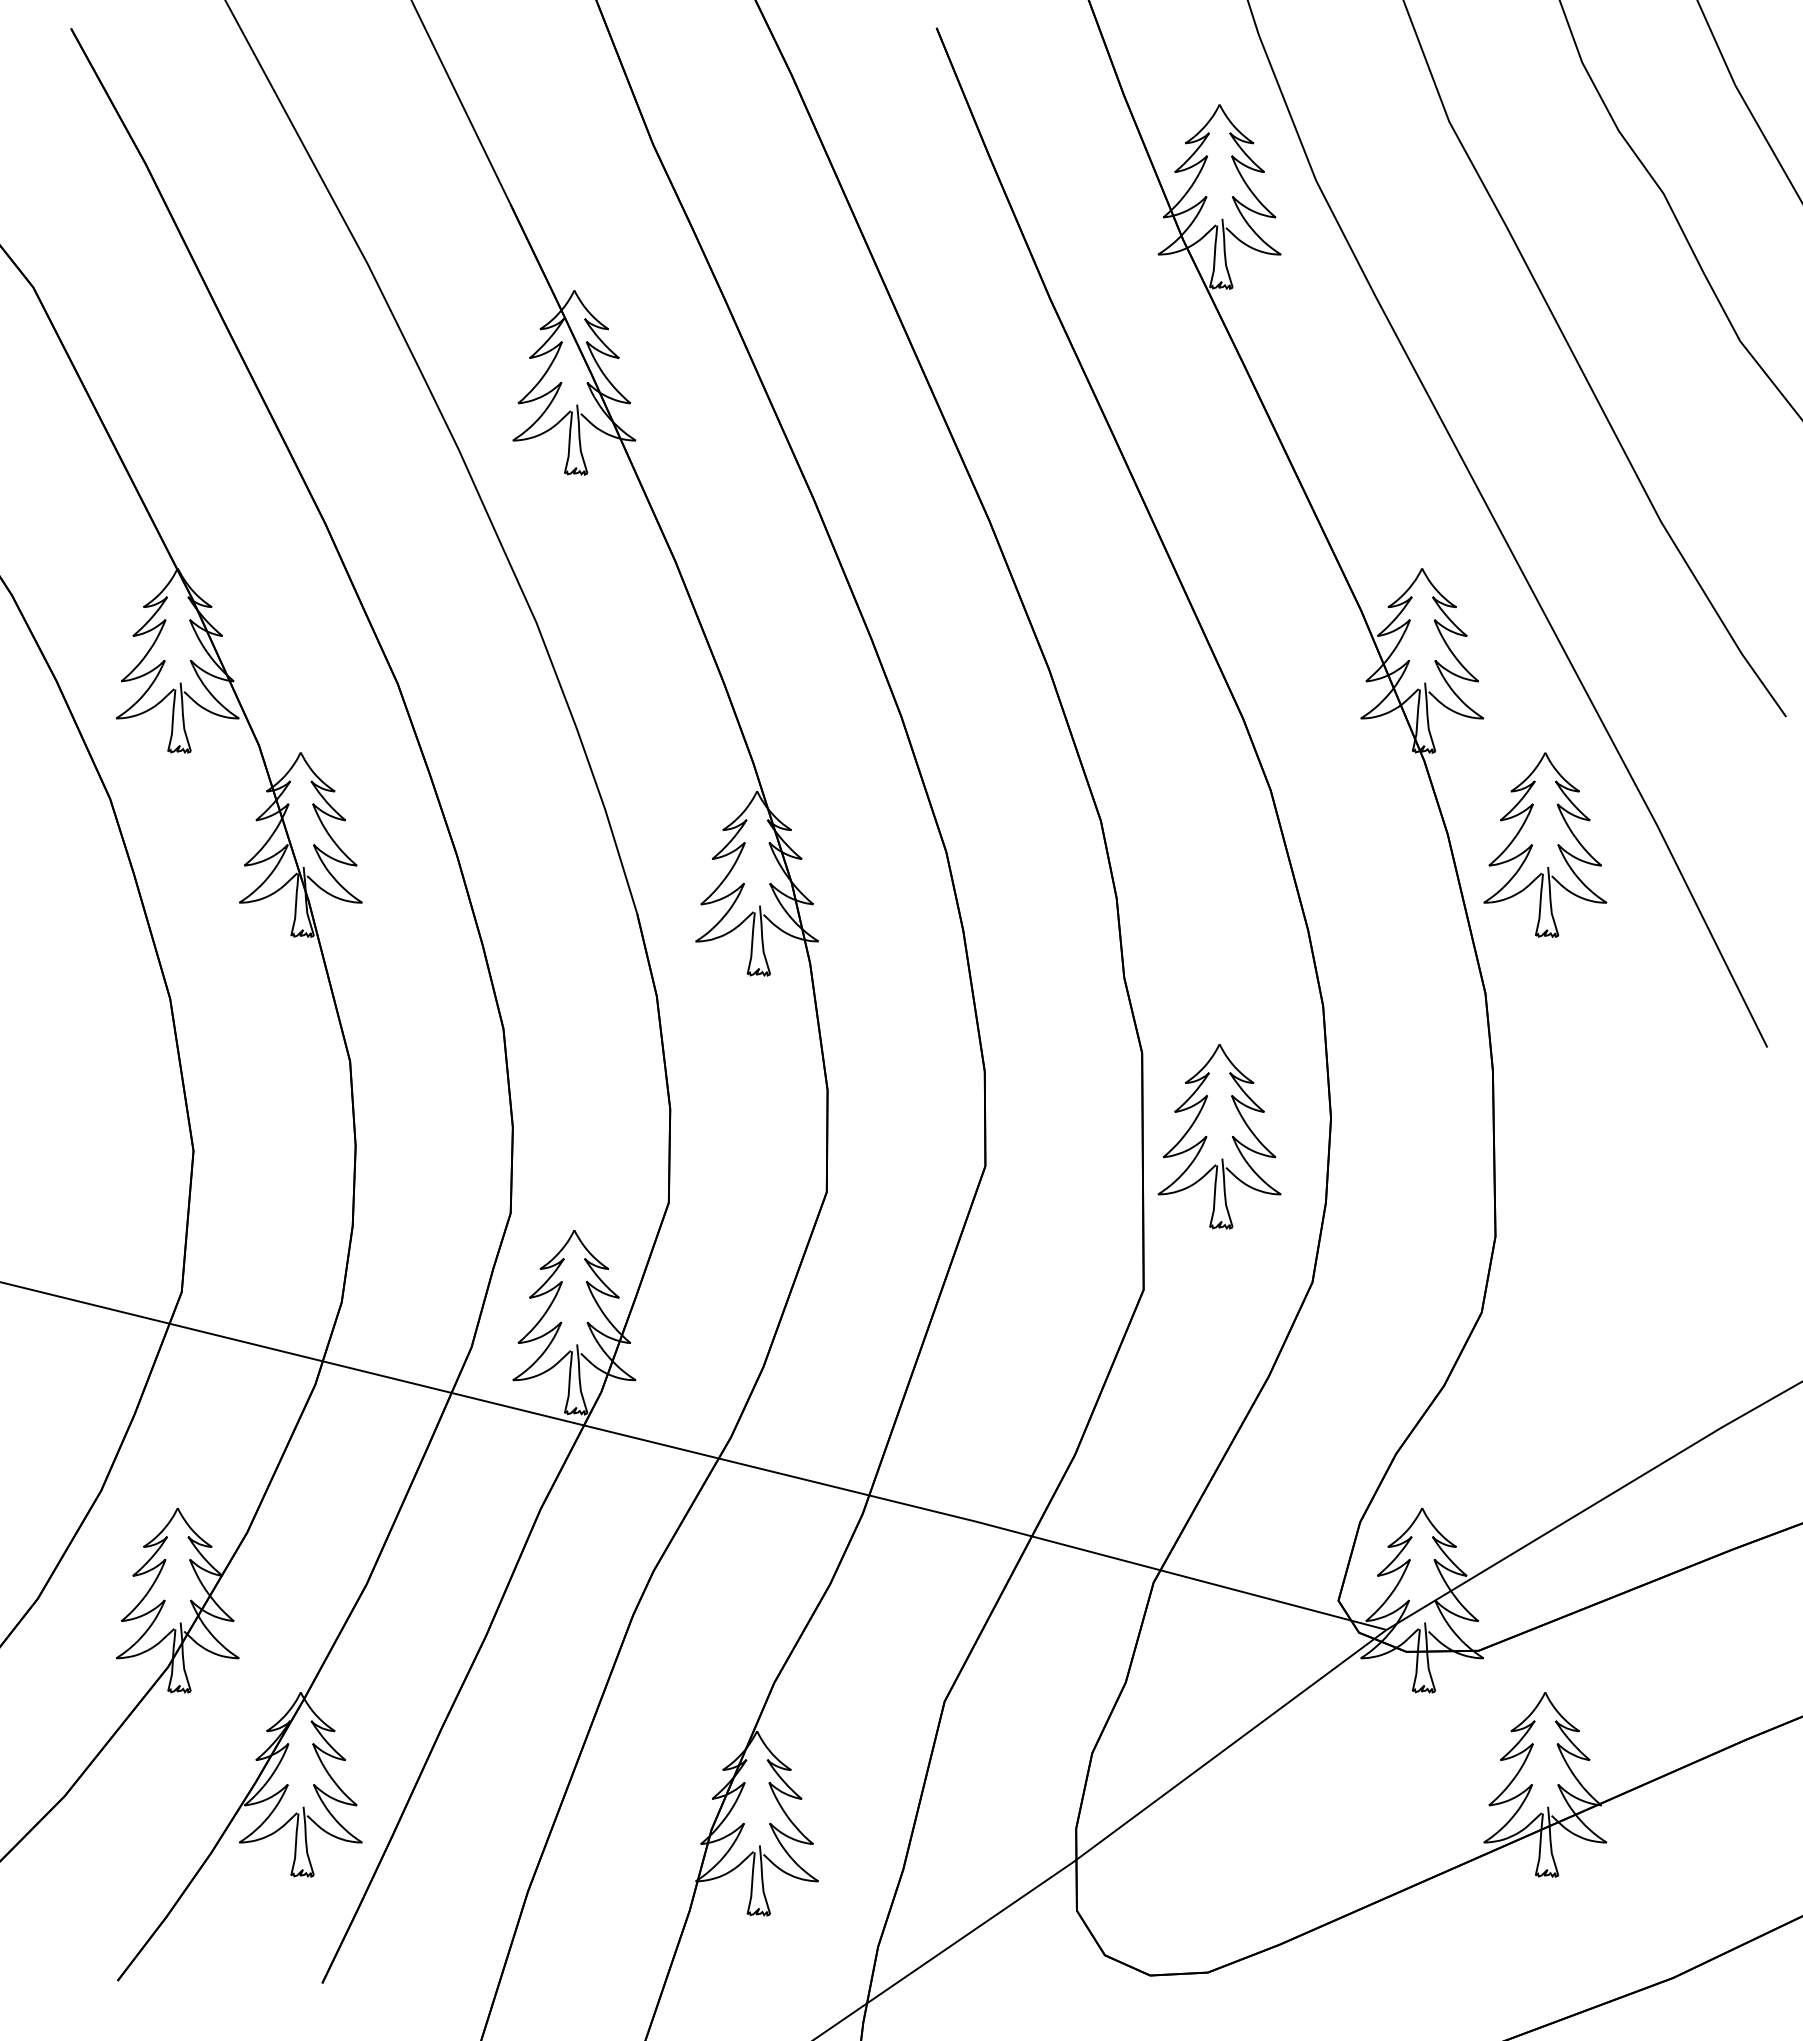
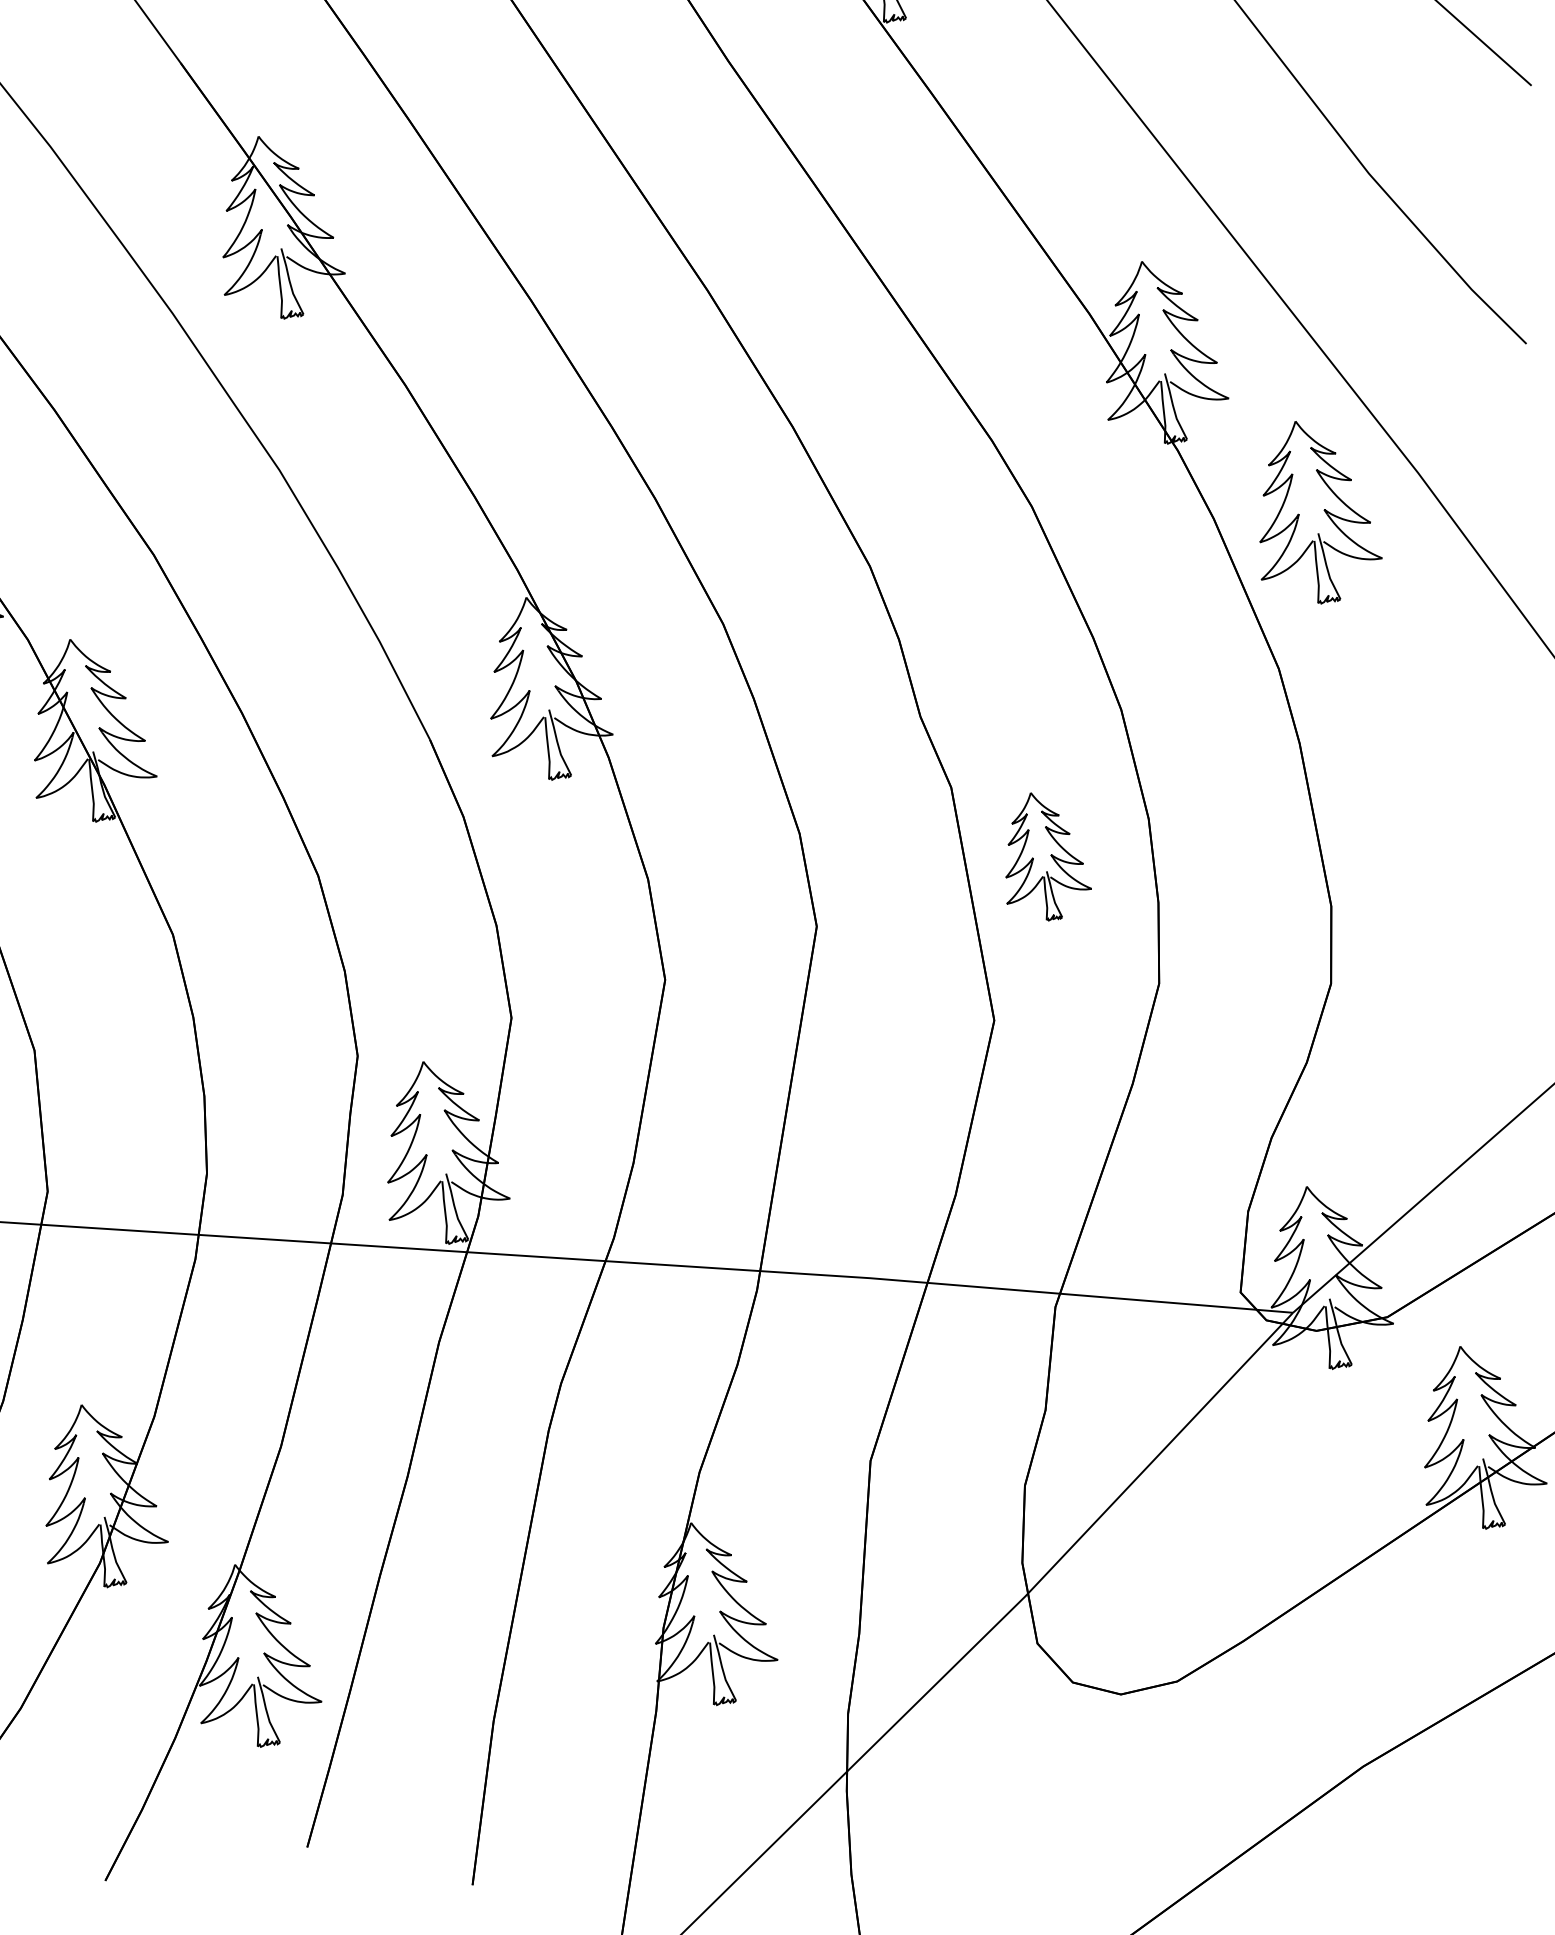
part: (1219, 1136) -> (1042, 856), size x0.7

